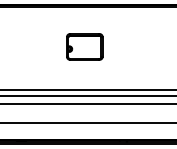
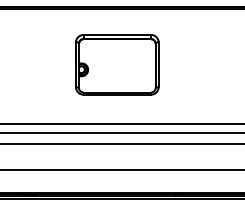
part: (84, 46) -> (116, 64), size x1.67

